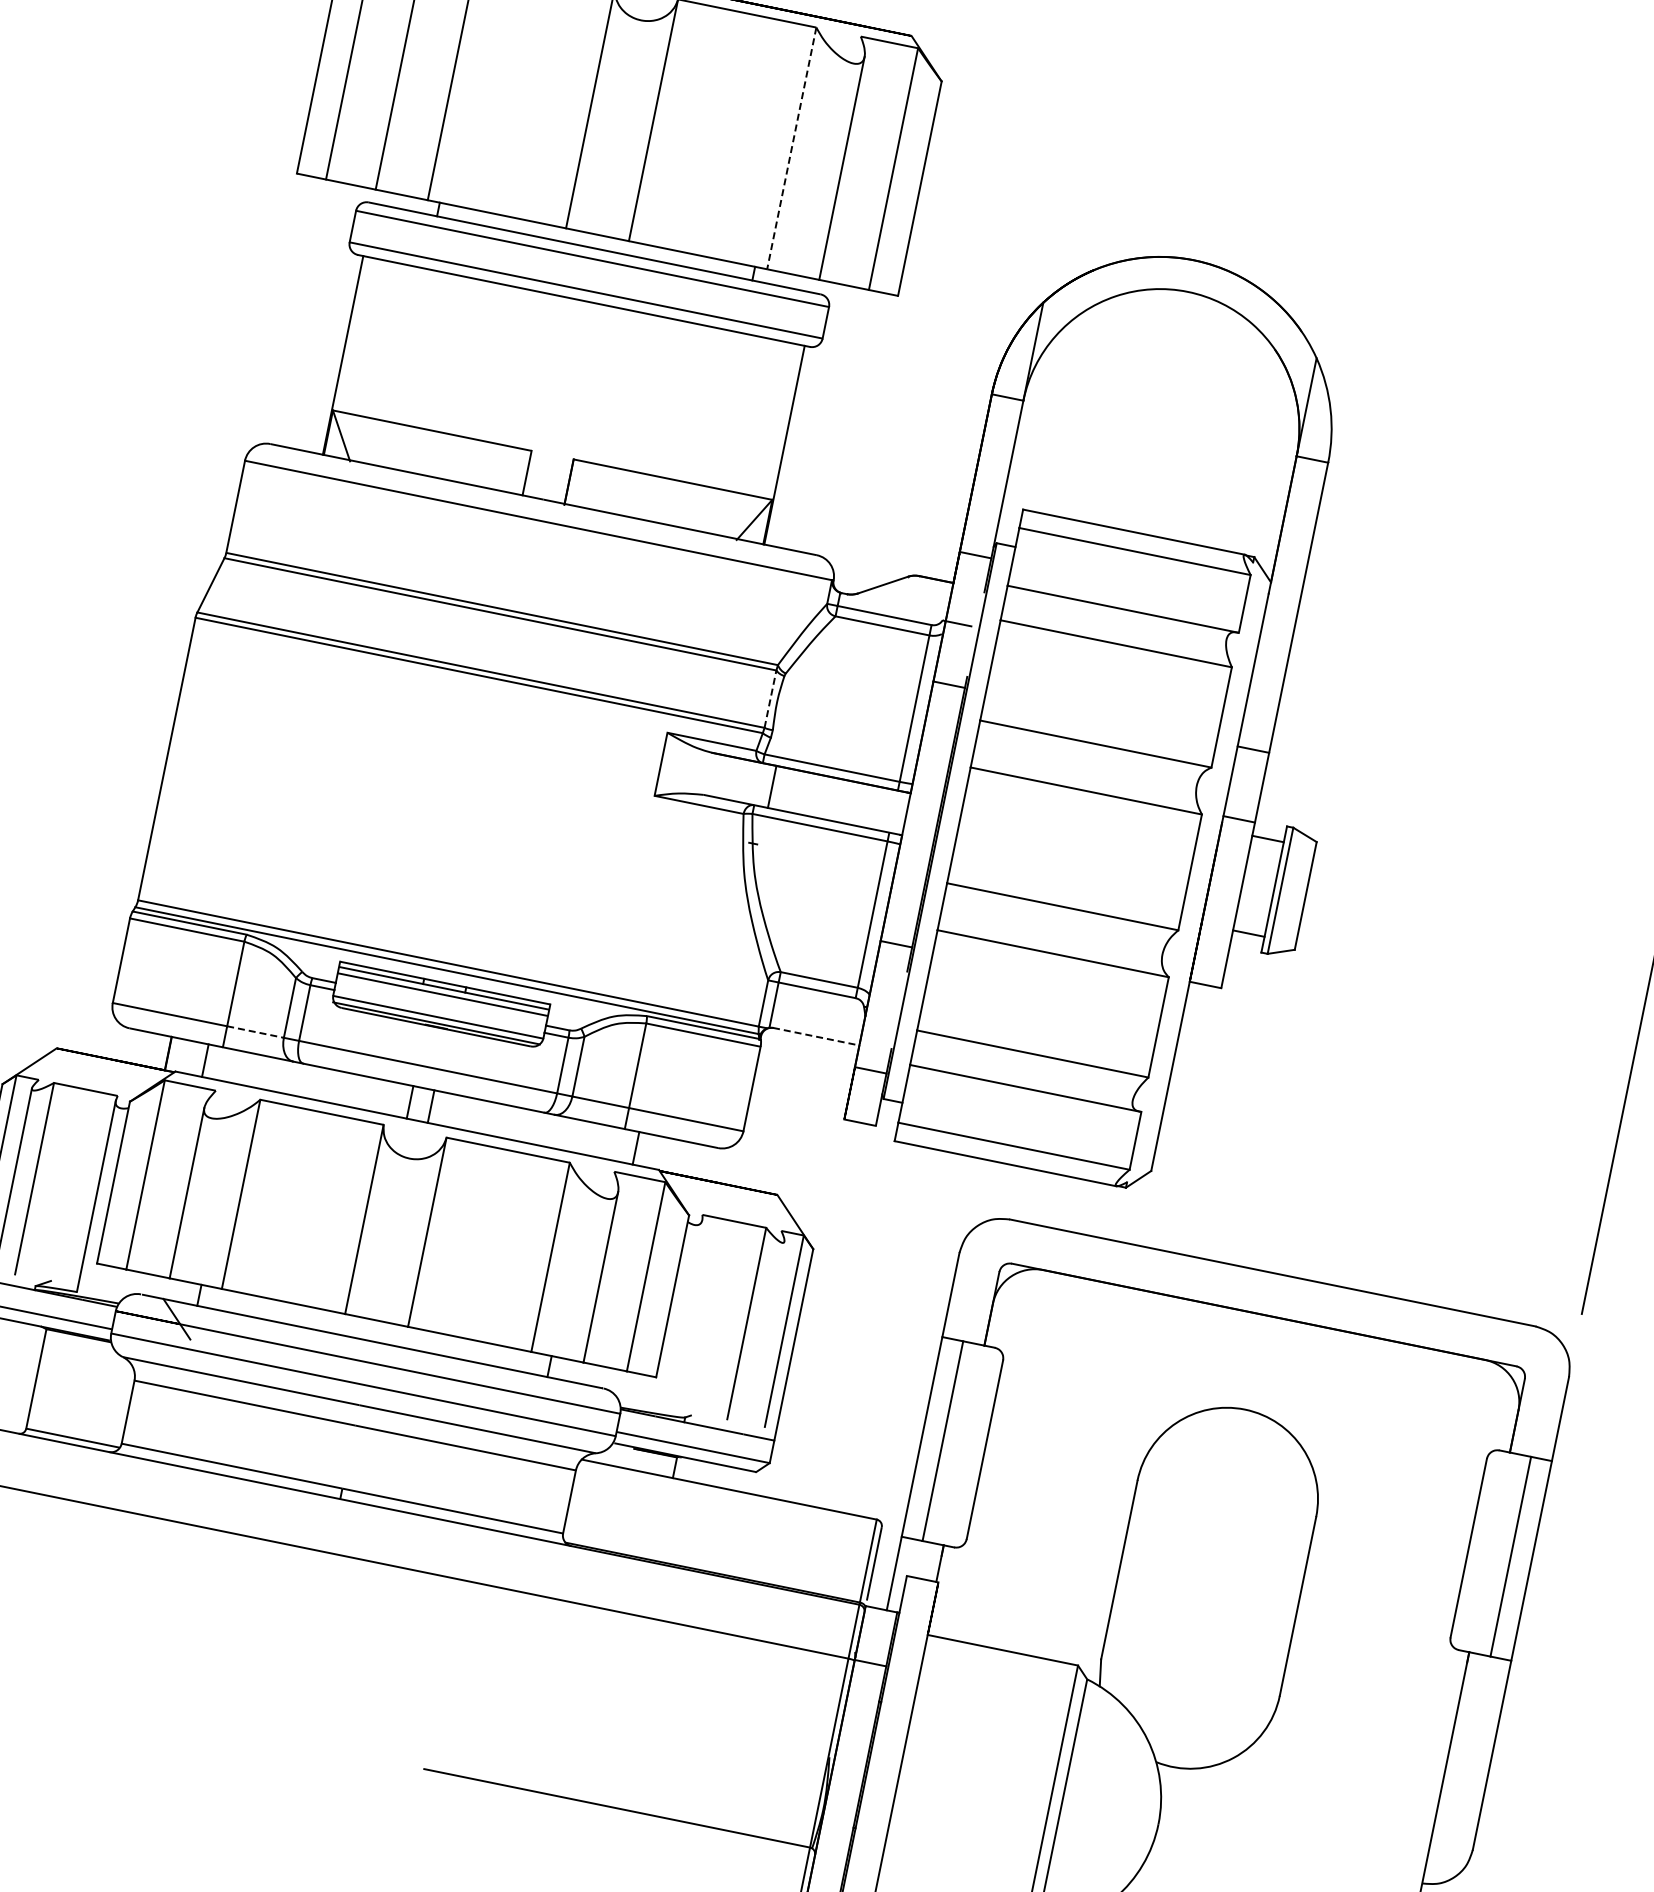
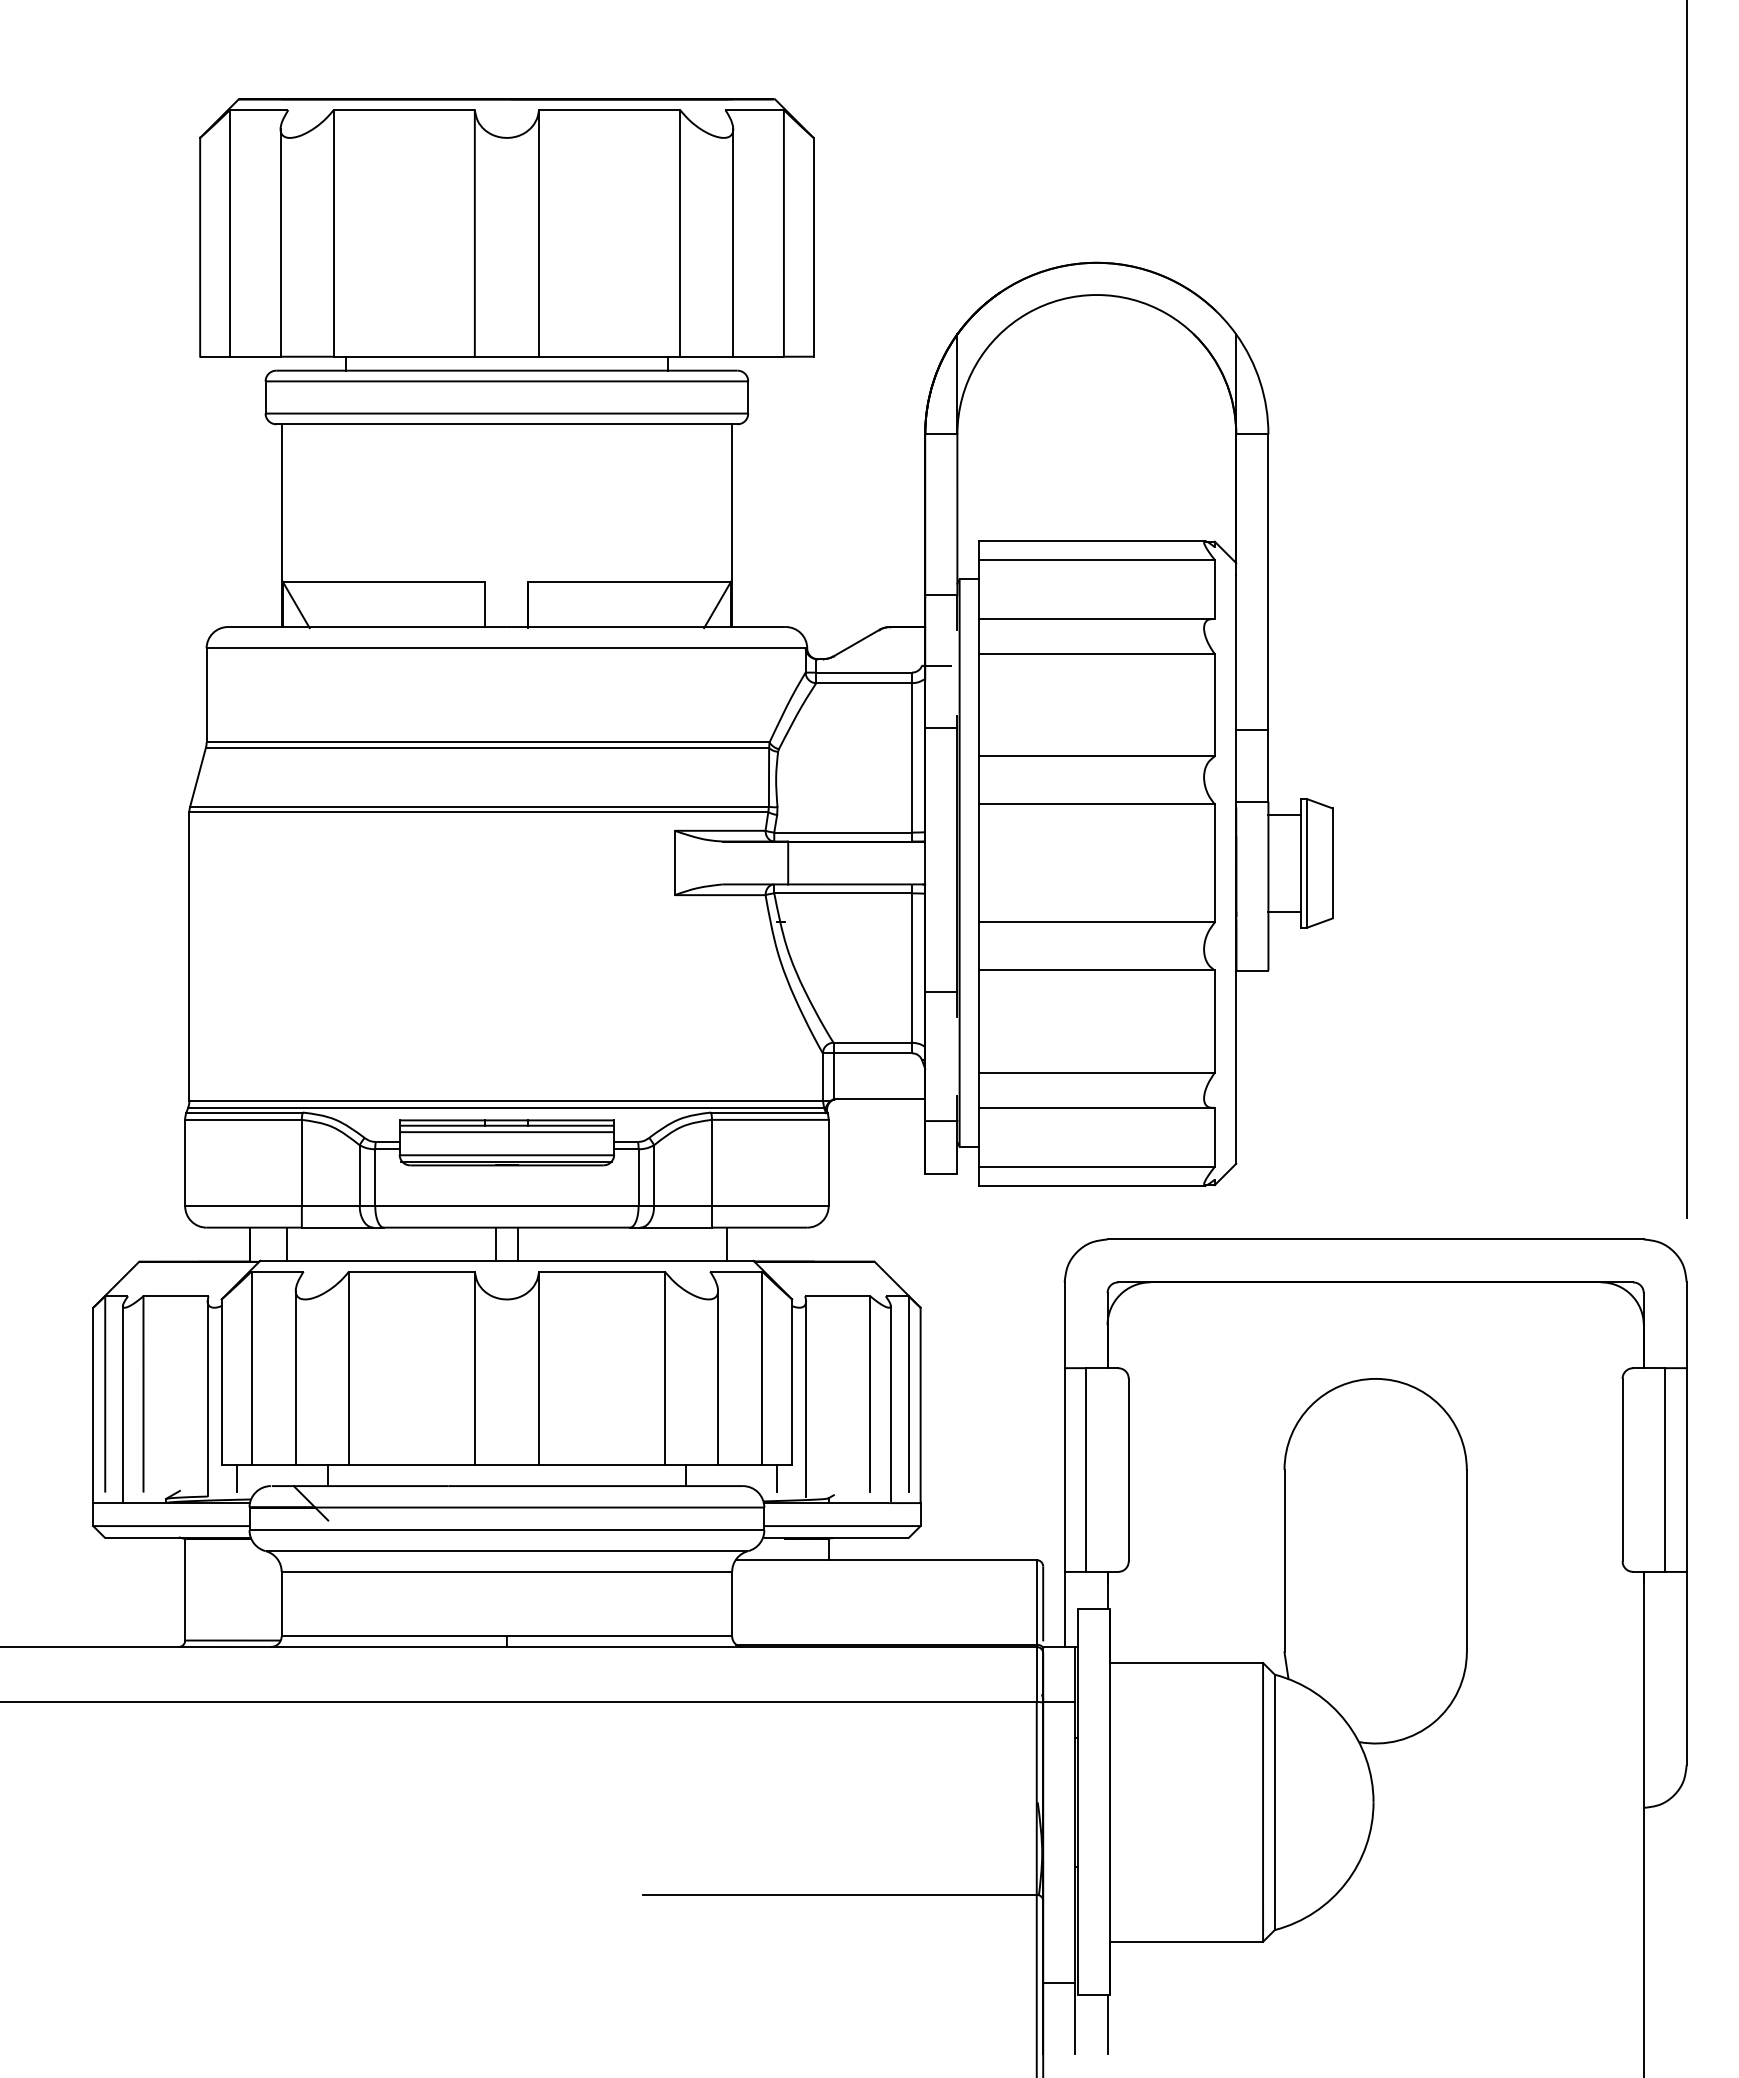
line: (792, 148) -> (680, 233), dashed -> solid
line: (771, 698) -> (769, 776), dashed -> solid
line: (255, 1032) -> (330, 1206), dashed -> solid
line: (816, 1036) -> (881, 1098), dashed -> solid
line: (110, 1279) -> (237, 1477), added
line: (683, 1315) -> (806, 1398), added
line: (764, 1336) -> (890, 1403), added
line: (638, 1386) -> (776, 1477), added

